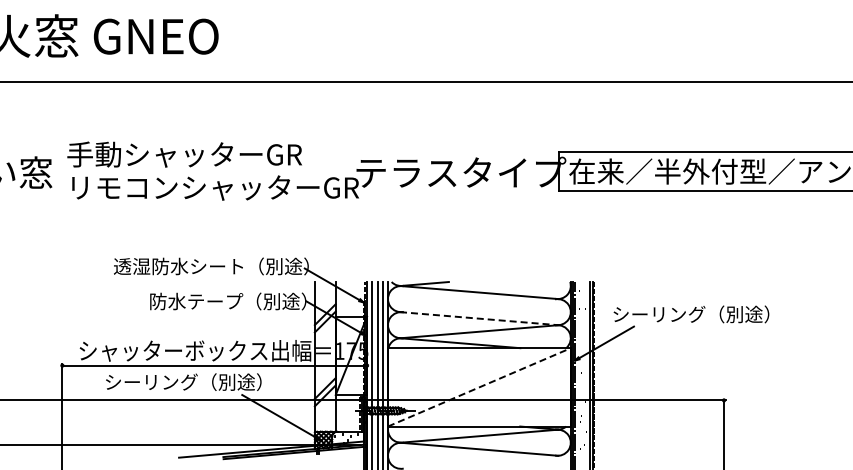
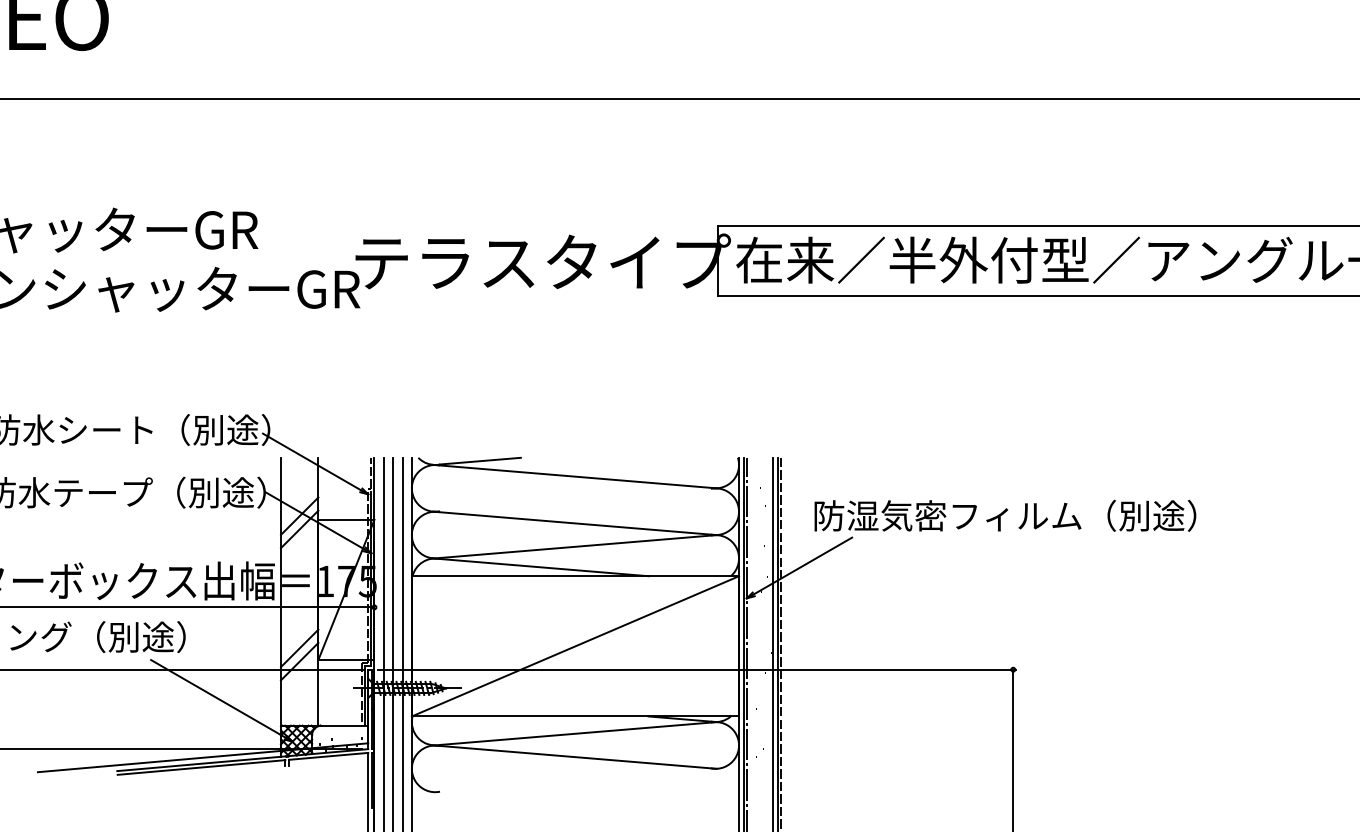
text: (719, 314) -> (1005, 515), シーリング（別途） -> 防湿気密フィルム（別途）
line: (479, 318) -> (575, 523), dashed -> solid
line: (479, 387) -> (575, 646), dashed -> solid

